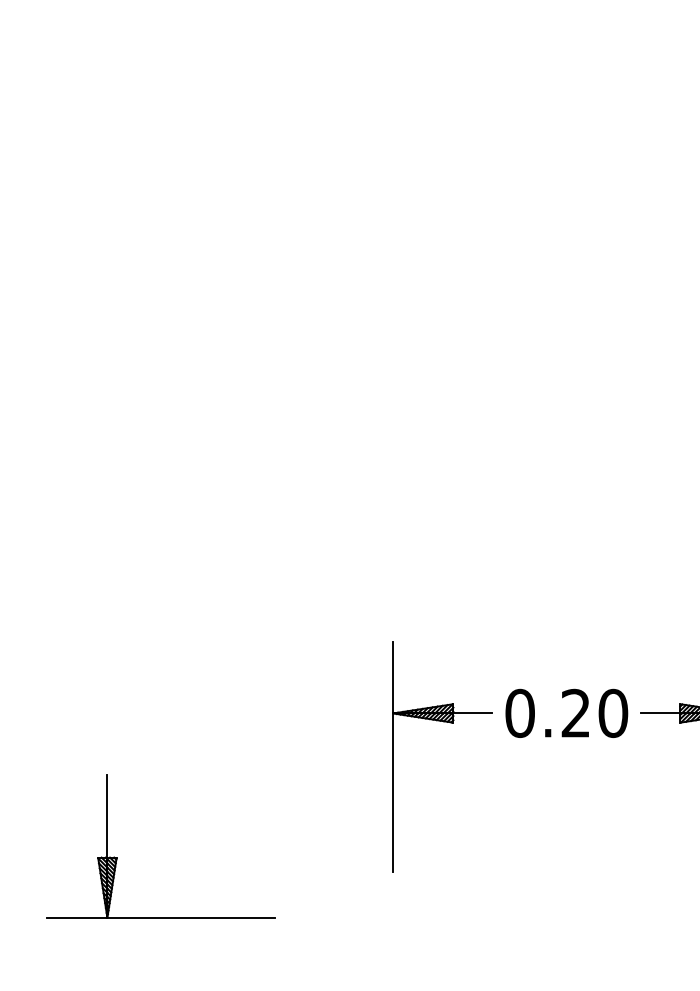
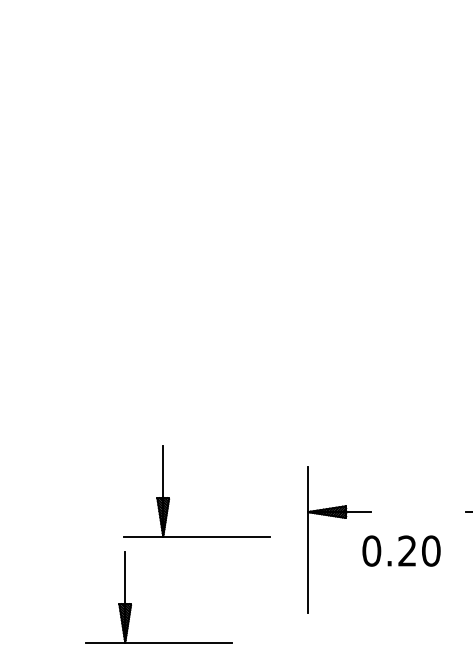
part: (176, 690) -> (169, 497), added
text: (566, 712) -> (401, 550), moved

